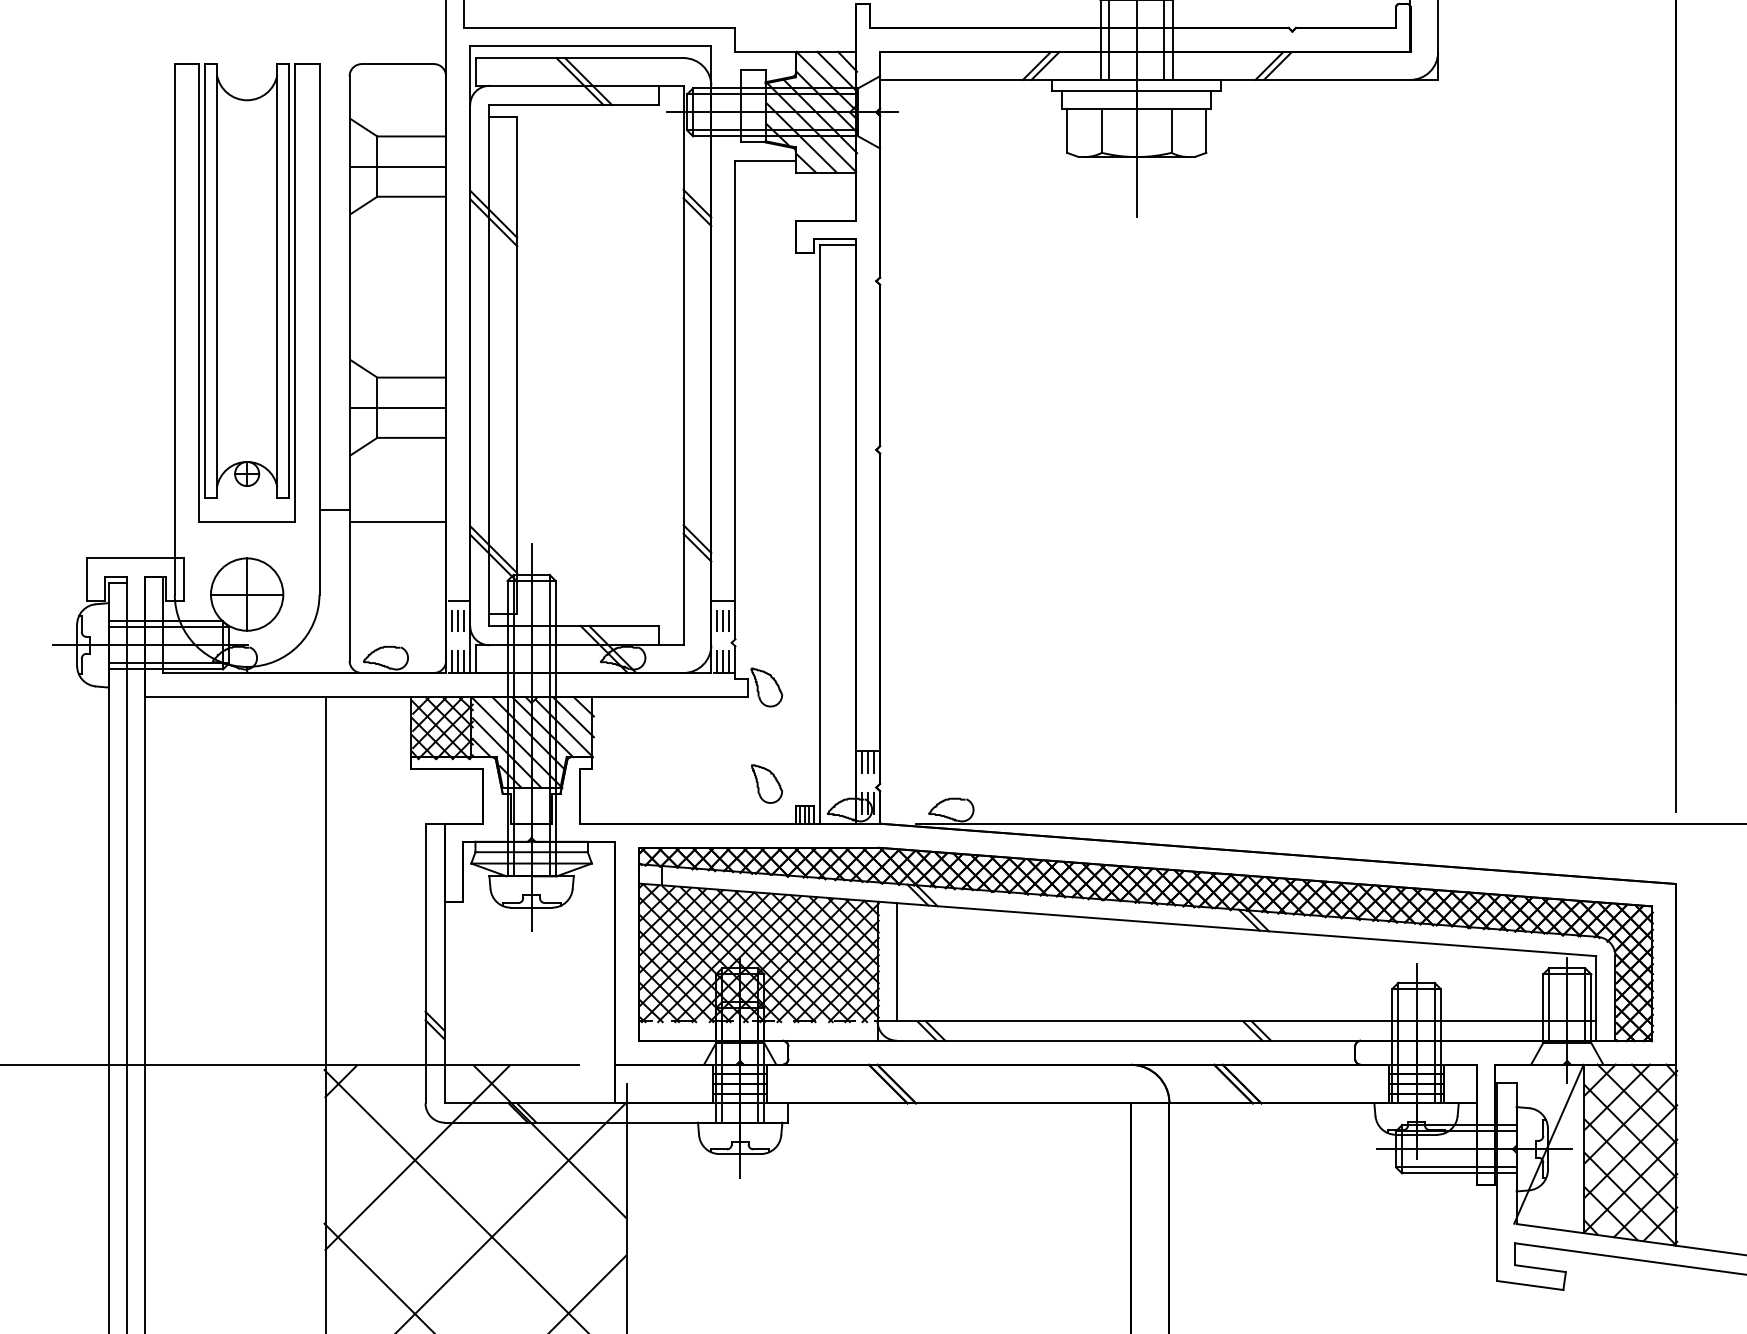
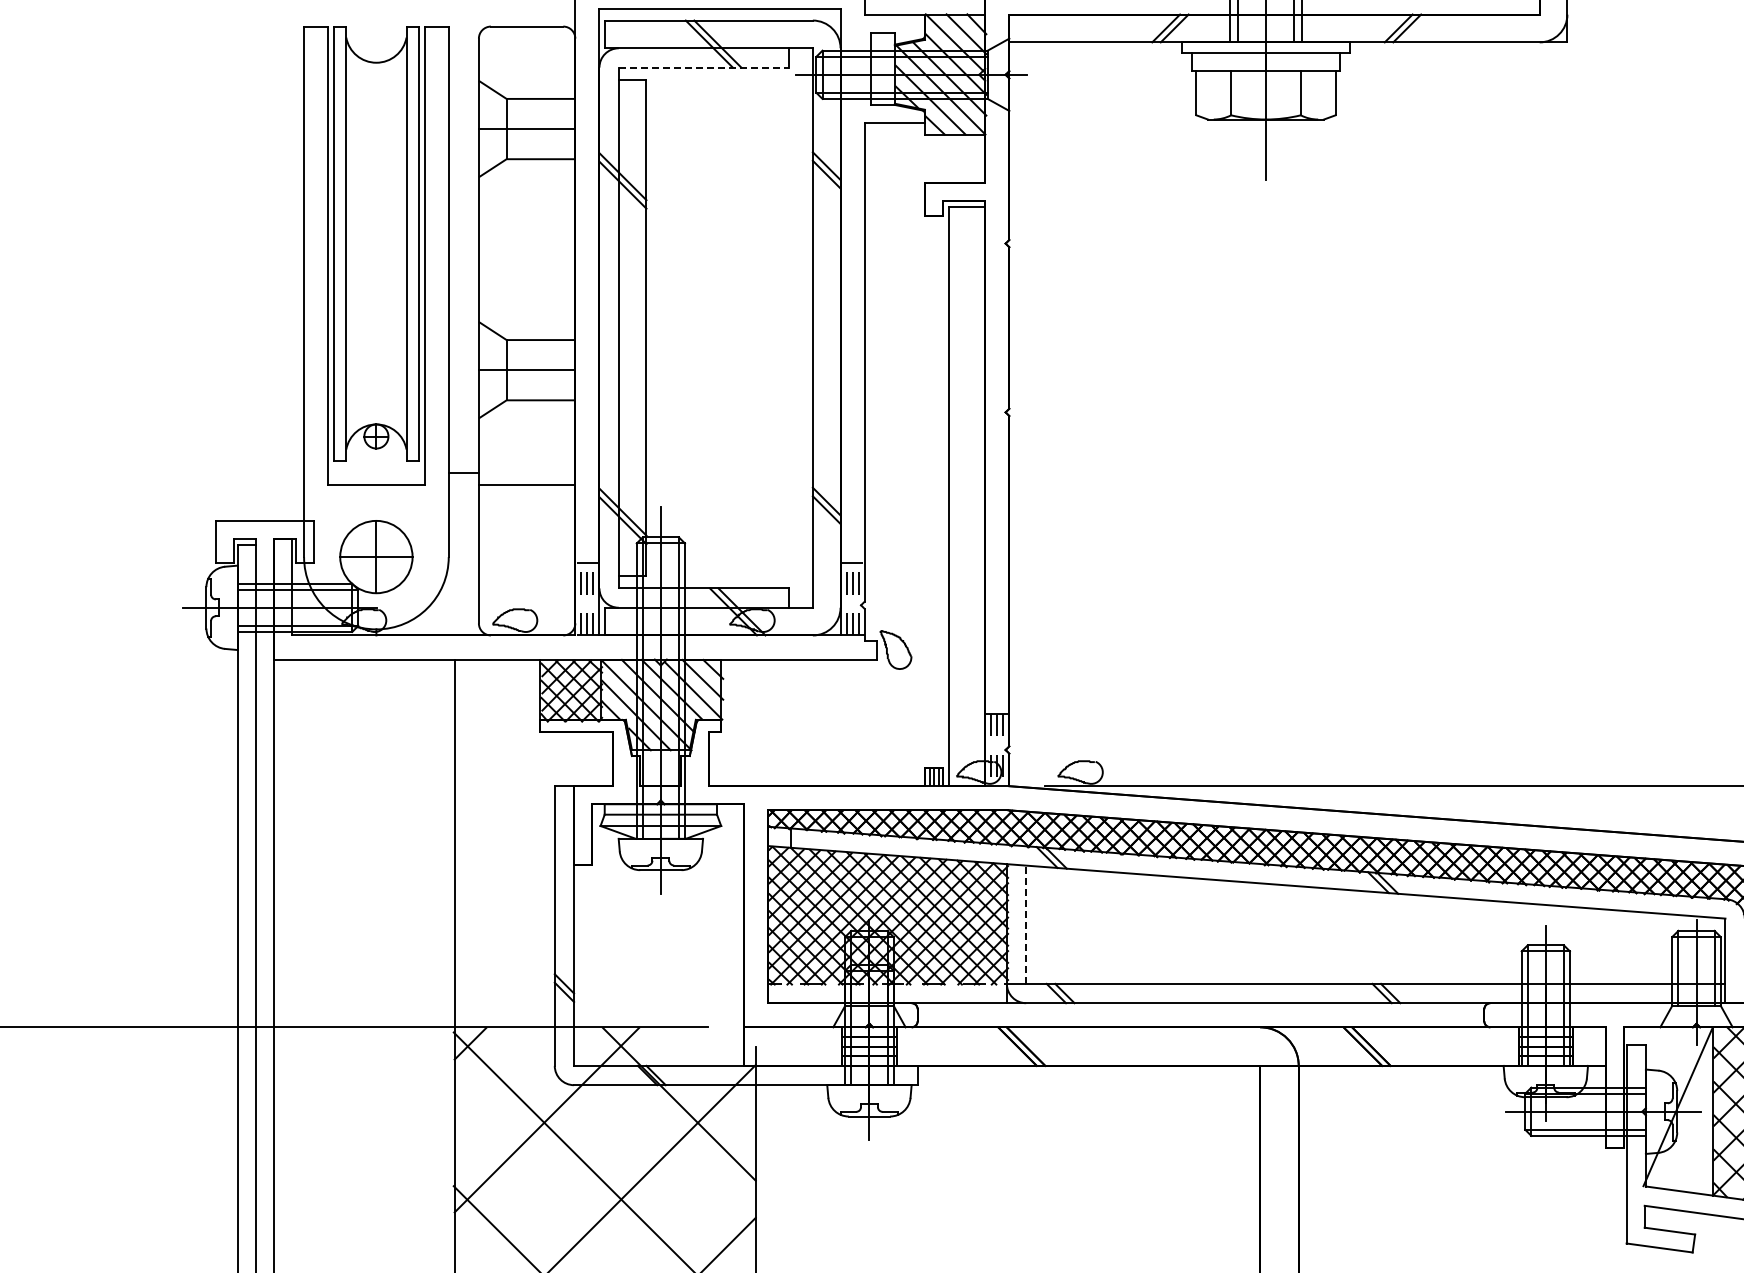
line: (574, 105) -> (703, 67), solid -> dashed
part: (767, 783) -> (896, 745), removed
line: (897, 961) -> (1026, 923), solid -> dashed

